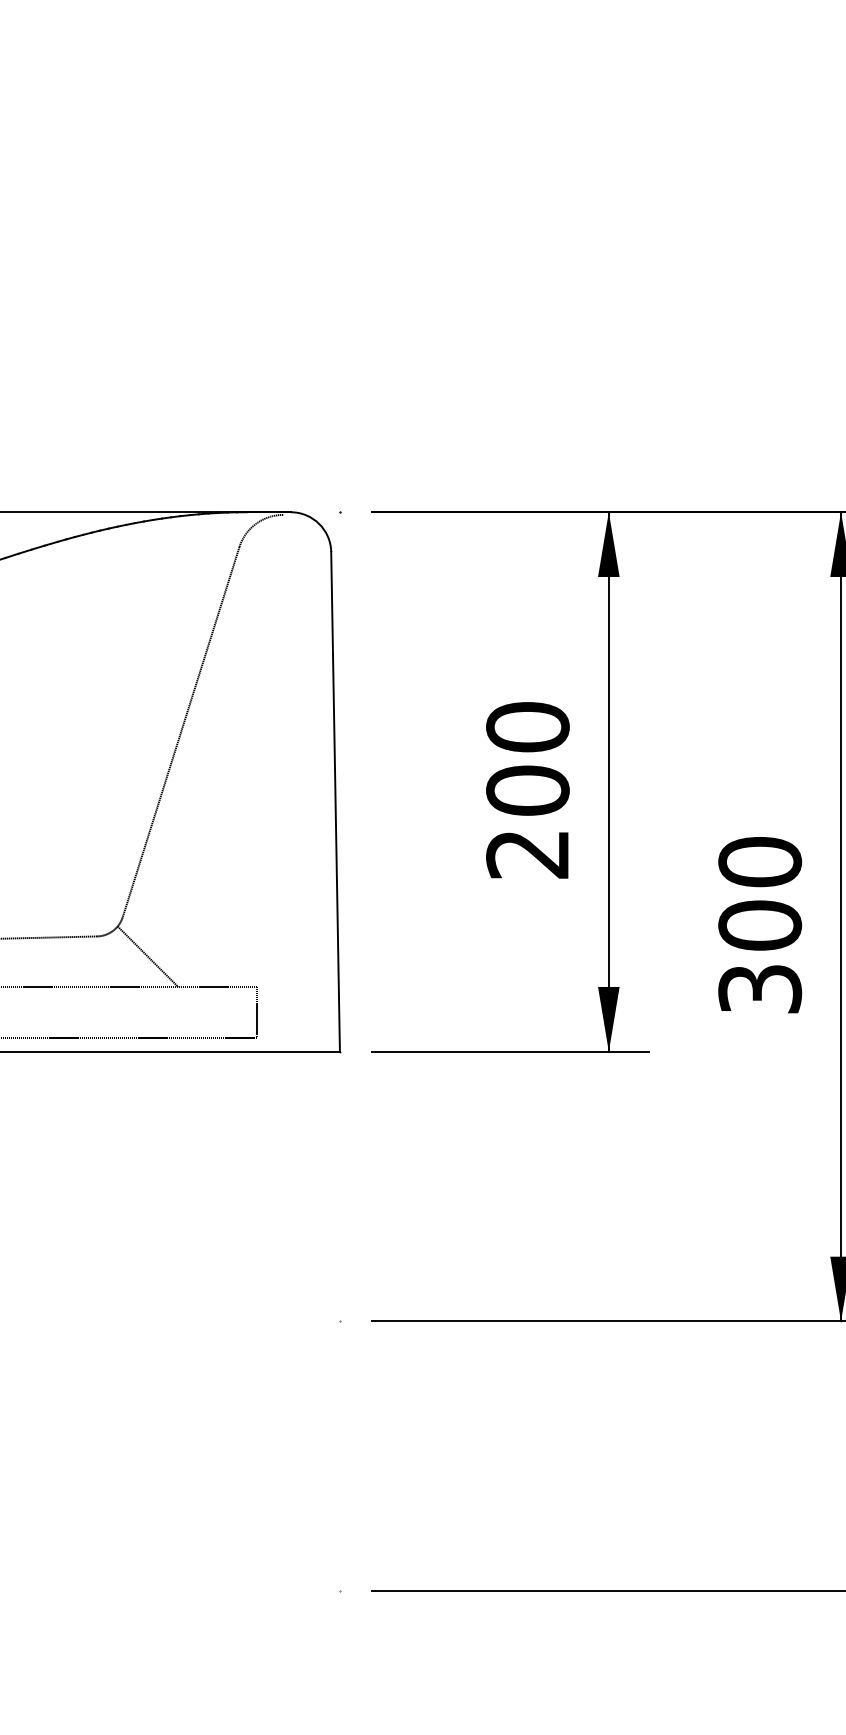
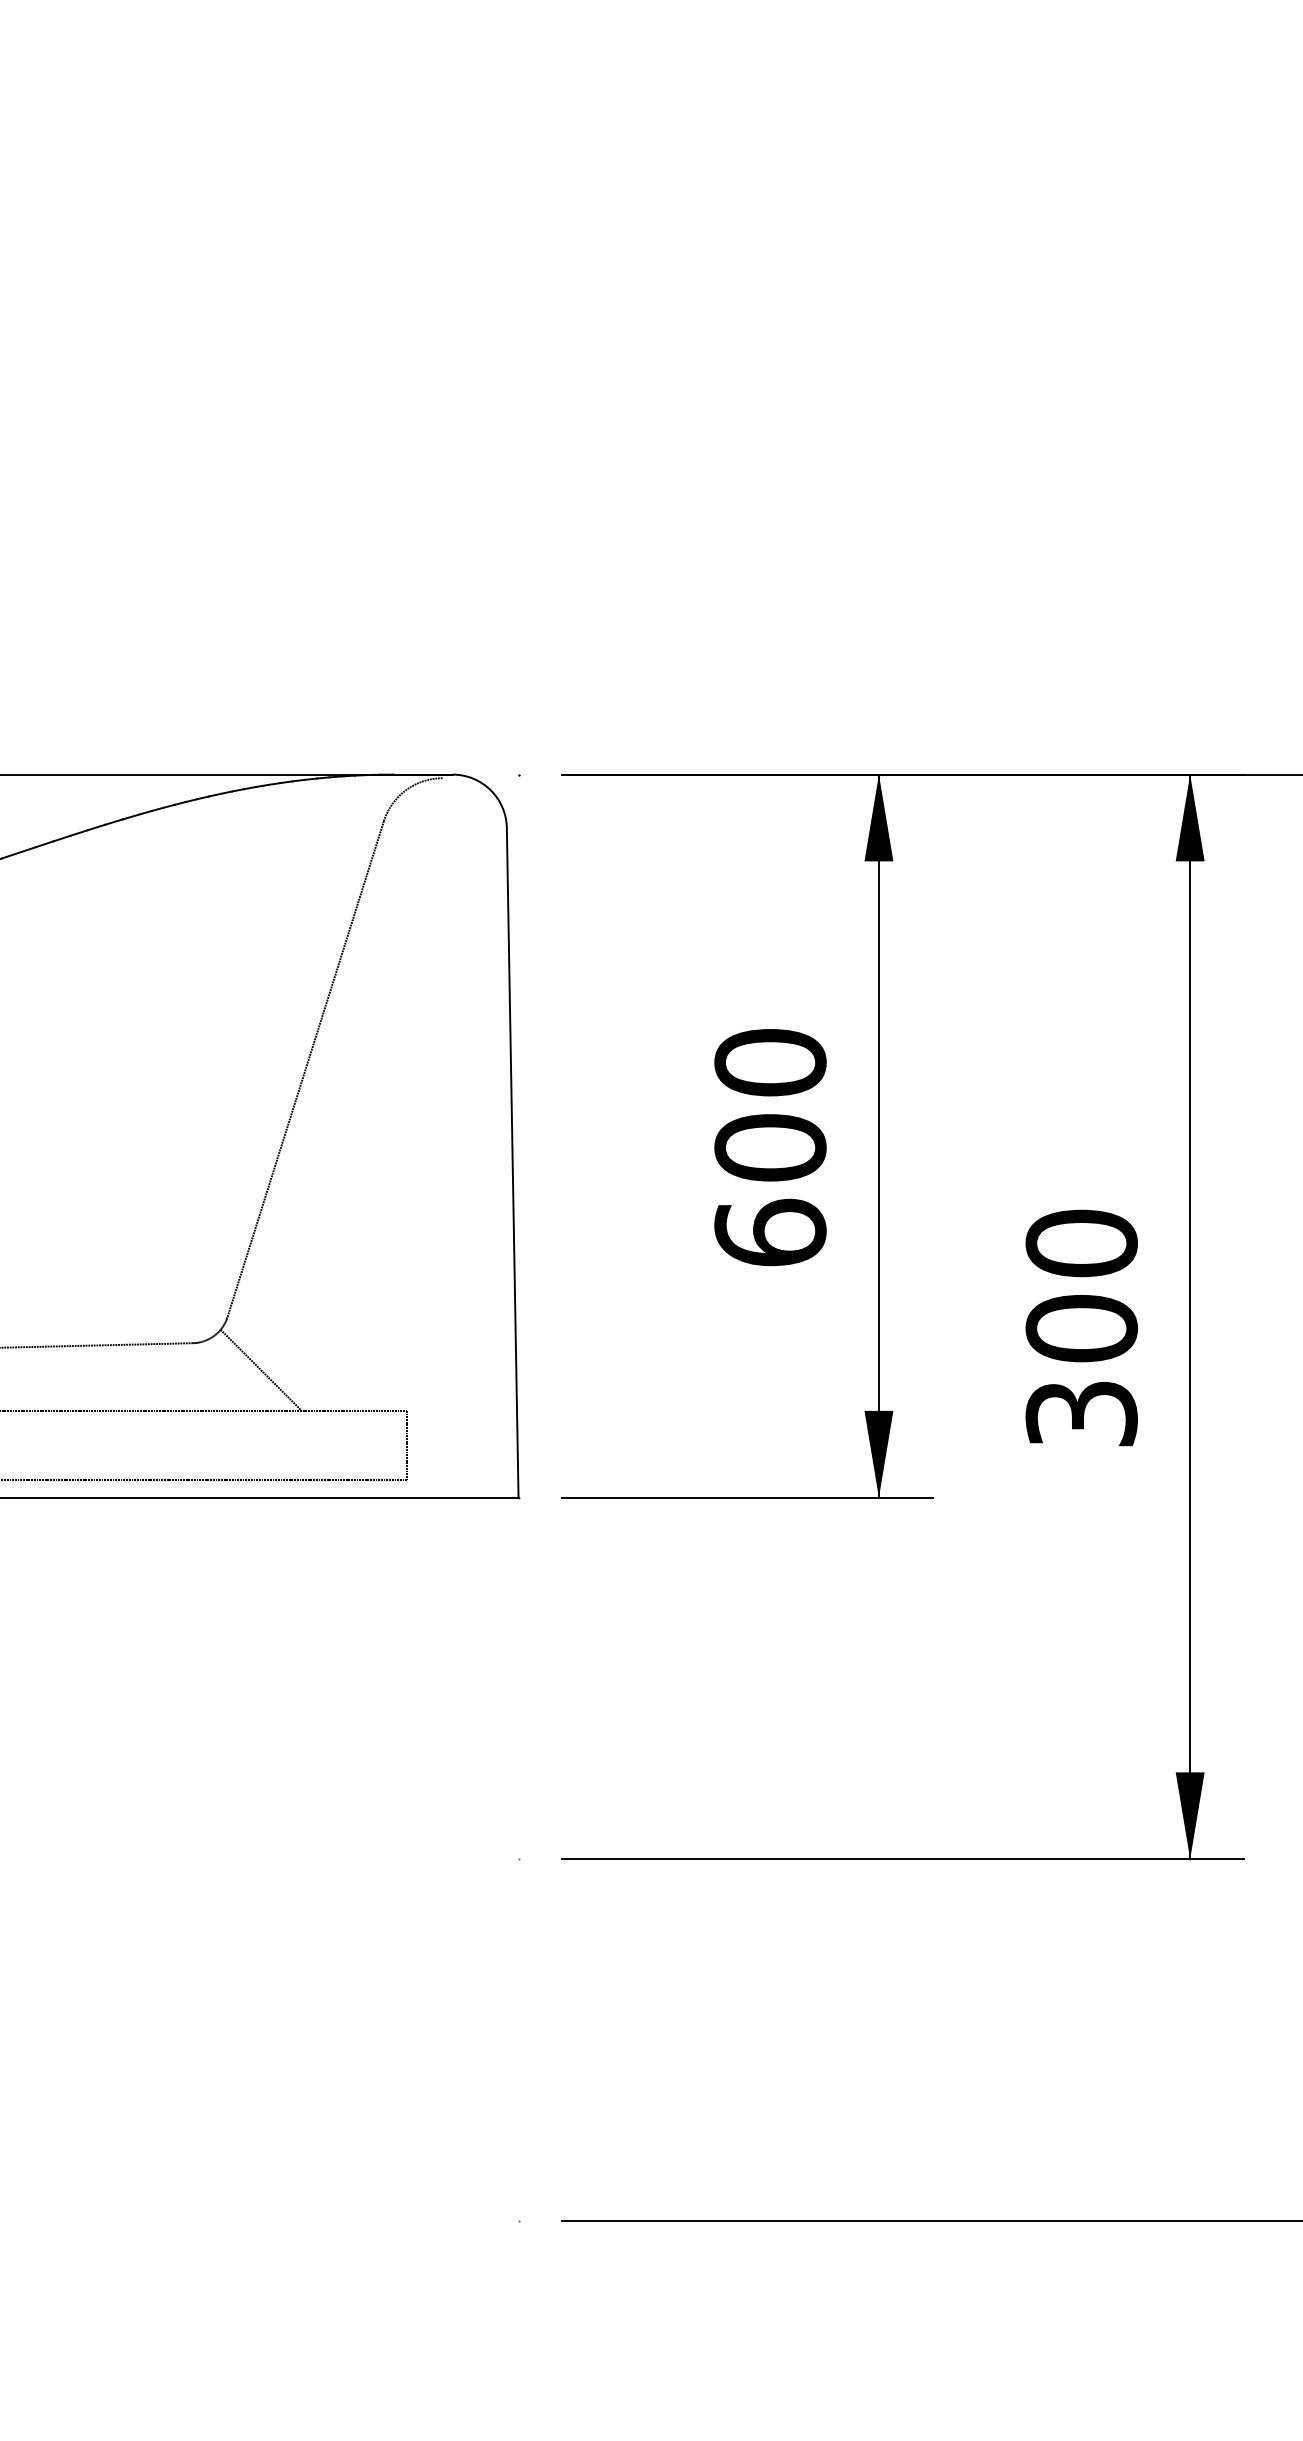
text: (527, 853) -> (770, 1232), 200 -> 600

